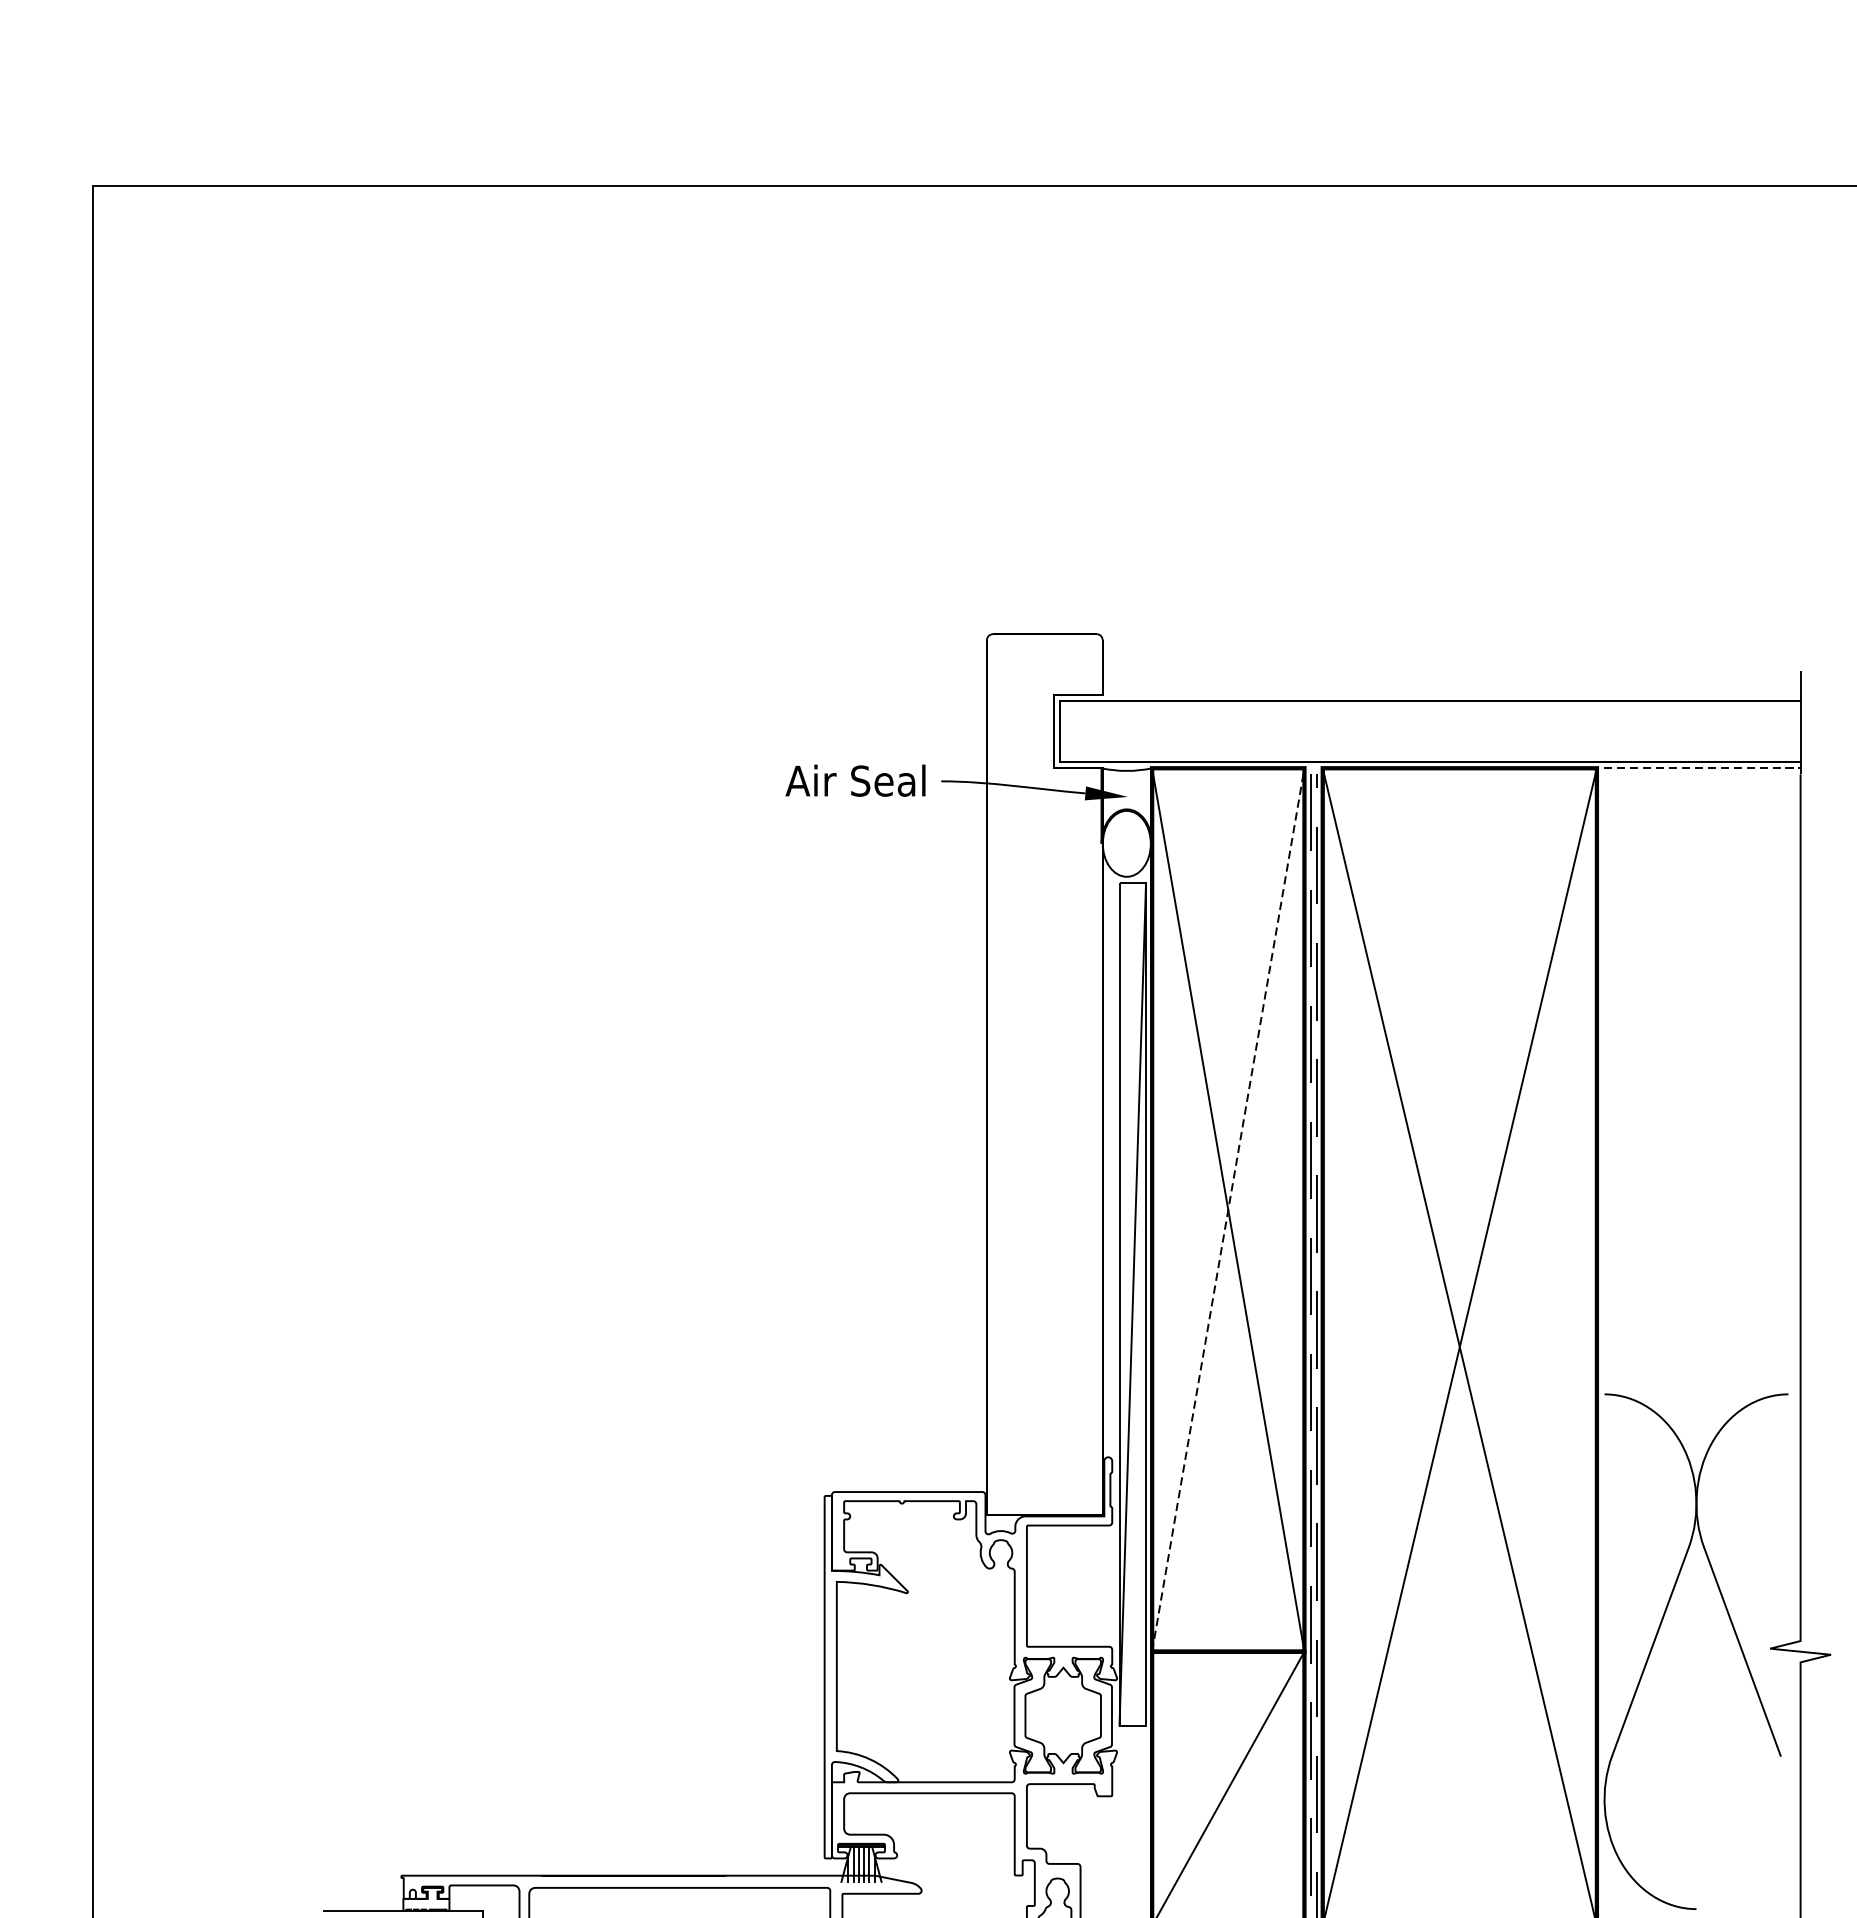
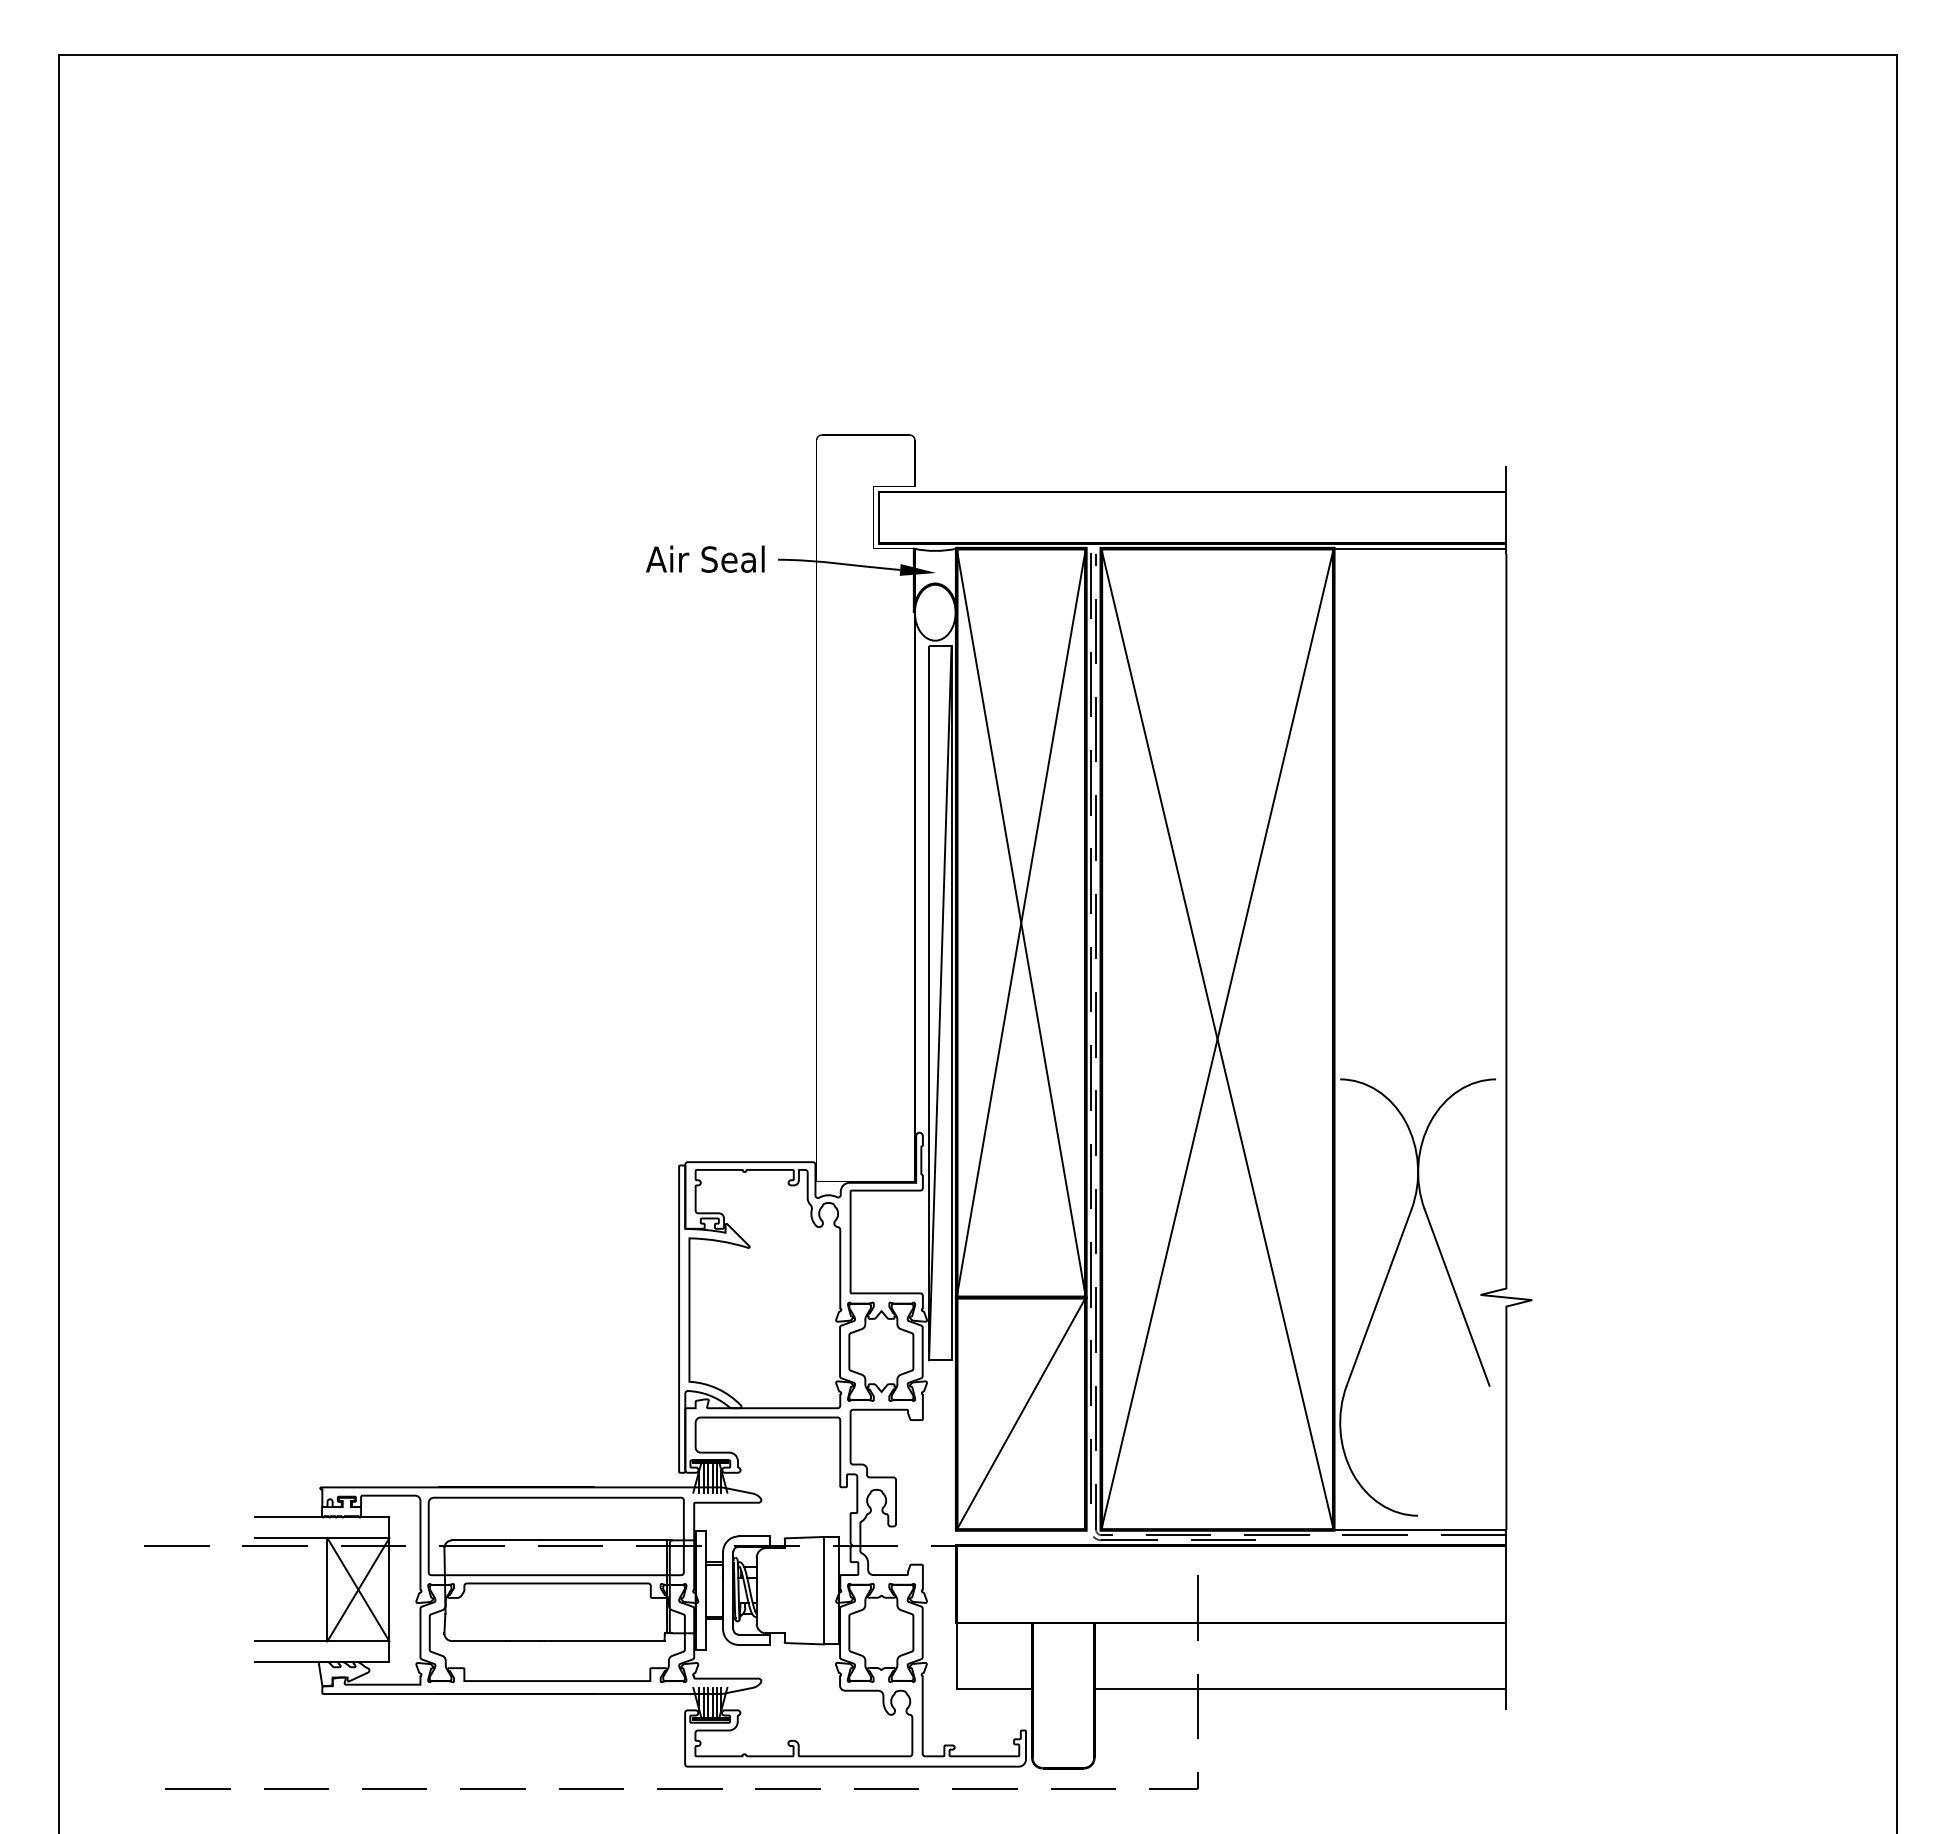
line: (1695, 768) -> (1417, 548), dashed -> solid
line: (1228, 1210) -> (1021, 923), dashed -> solid

